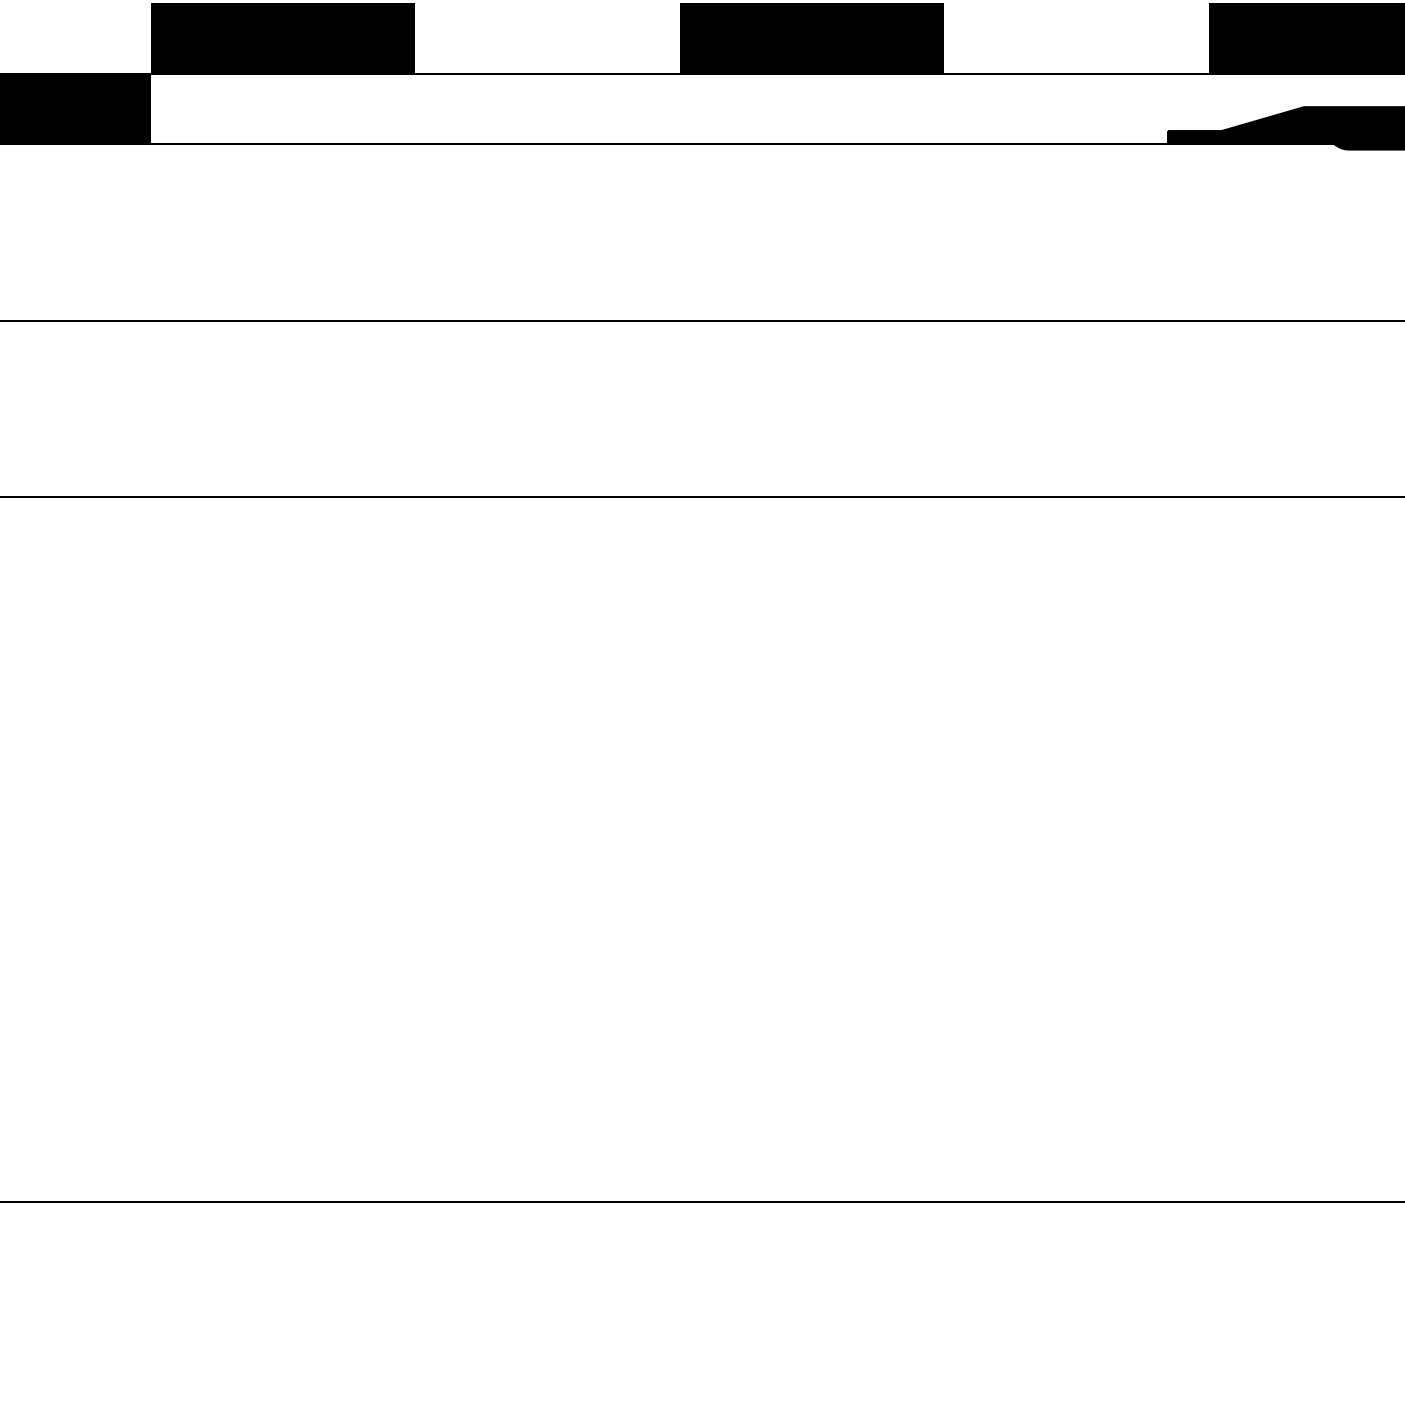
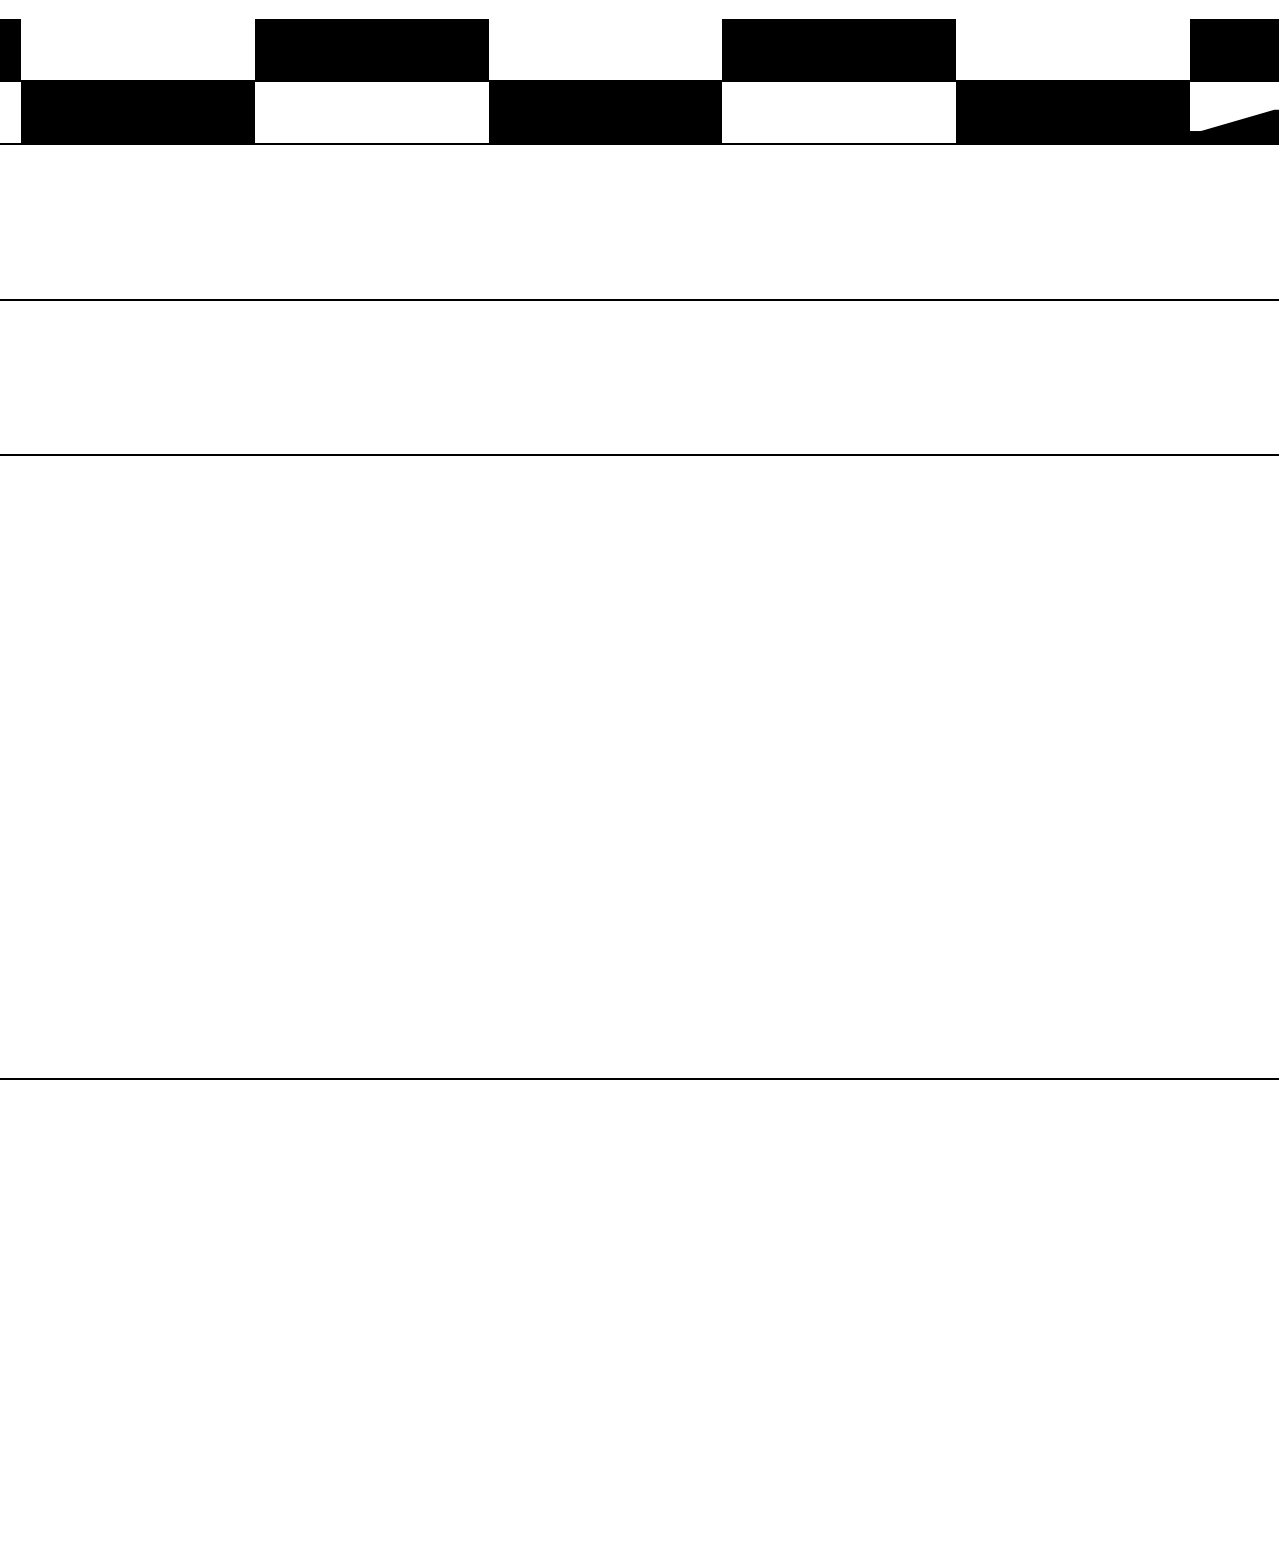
fill: (547, 109) -> (605, 112), added
fill: (1076, 109) -> (1073, 112), added

